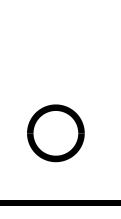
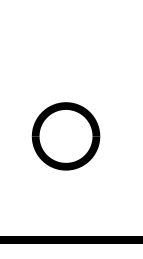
part: (55, 133) -> (65, 136), moved

